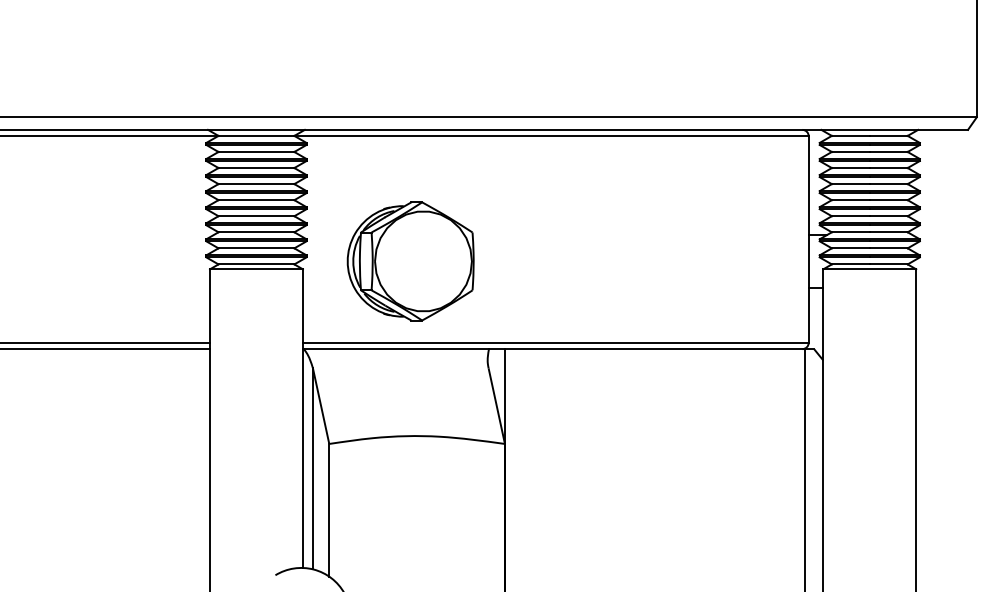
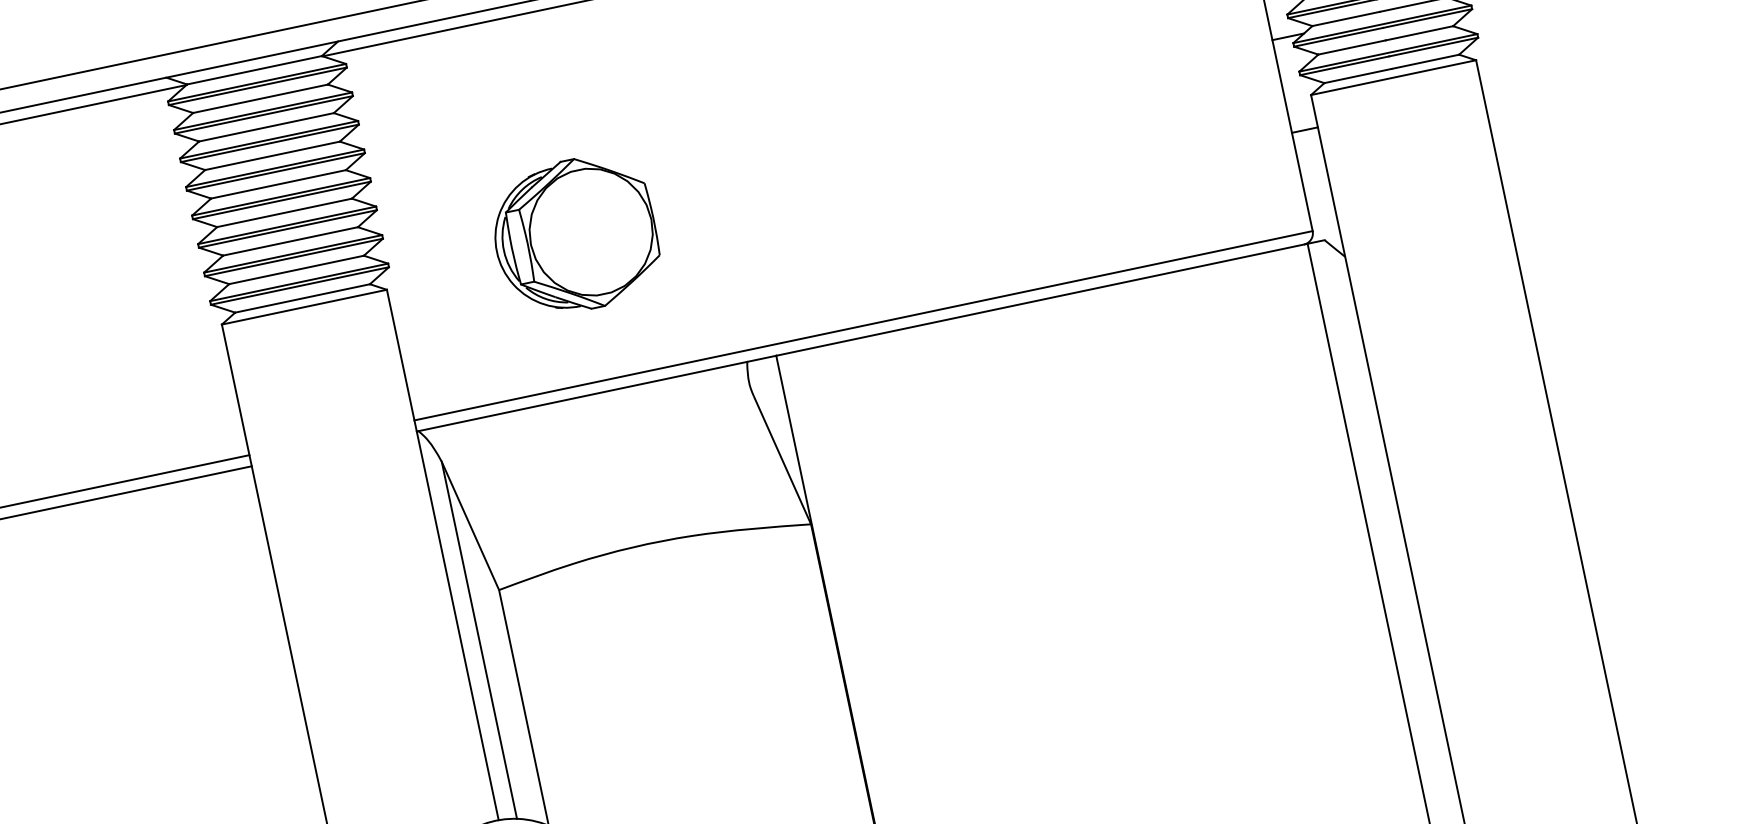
part: (410, 261) -> (575, 235), size x0.7

